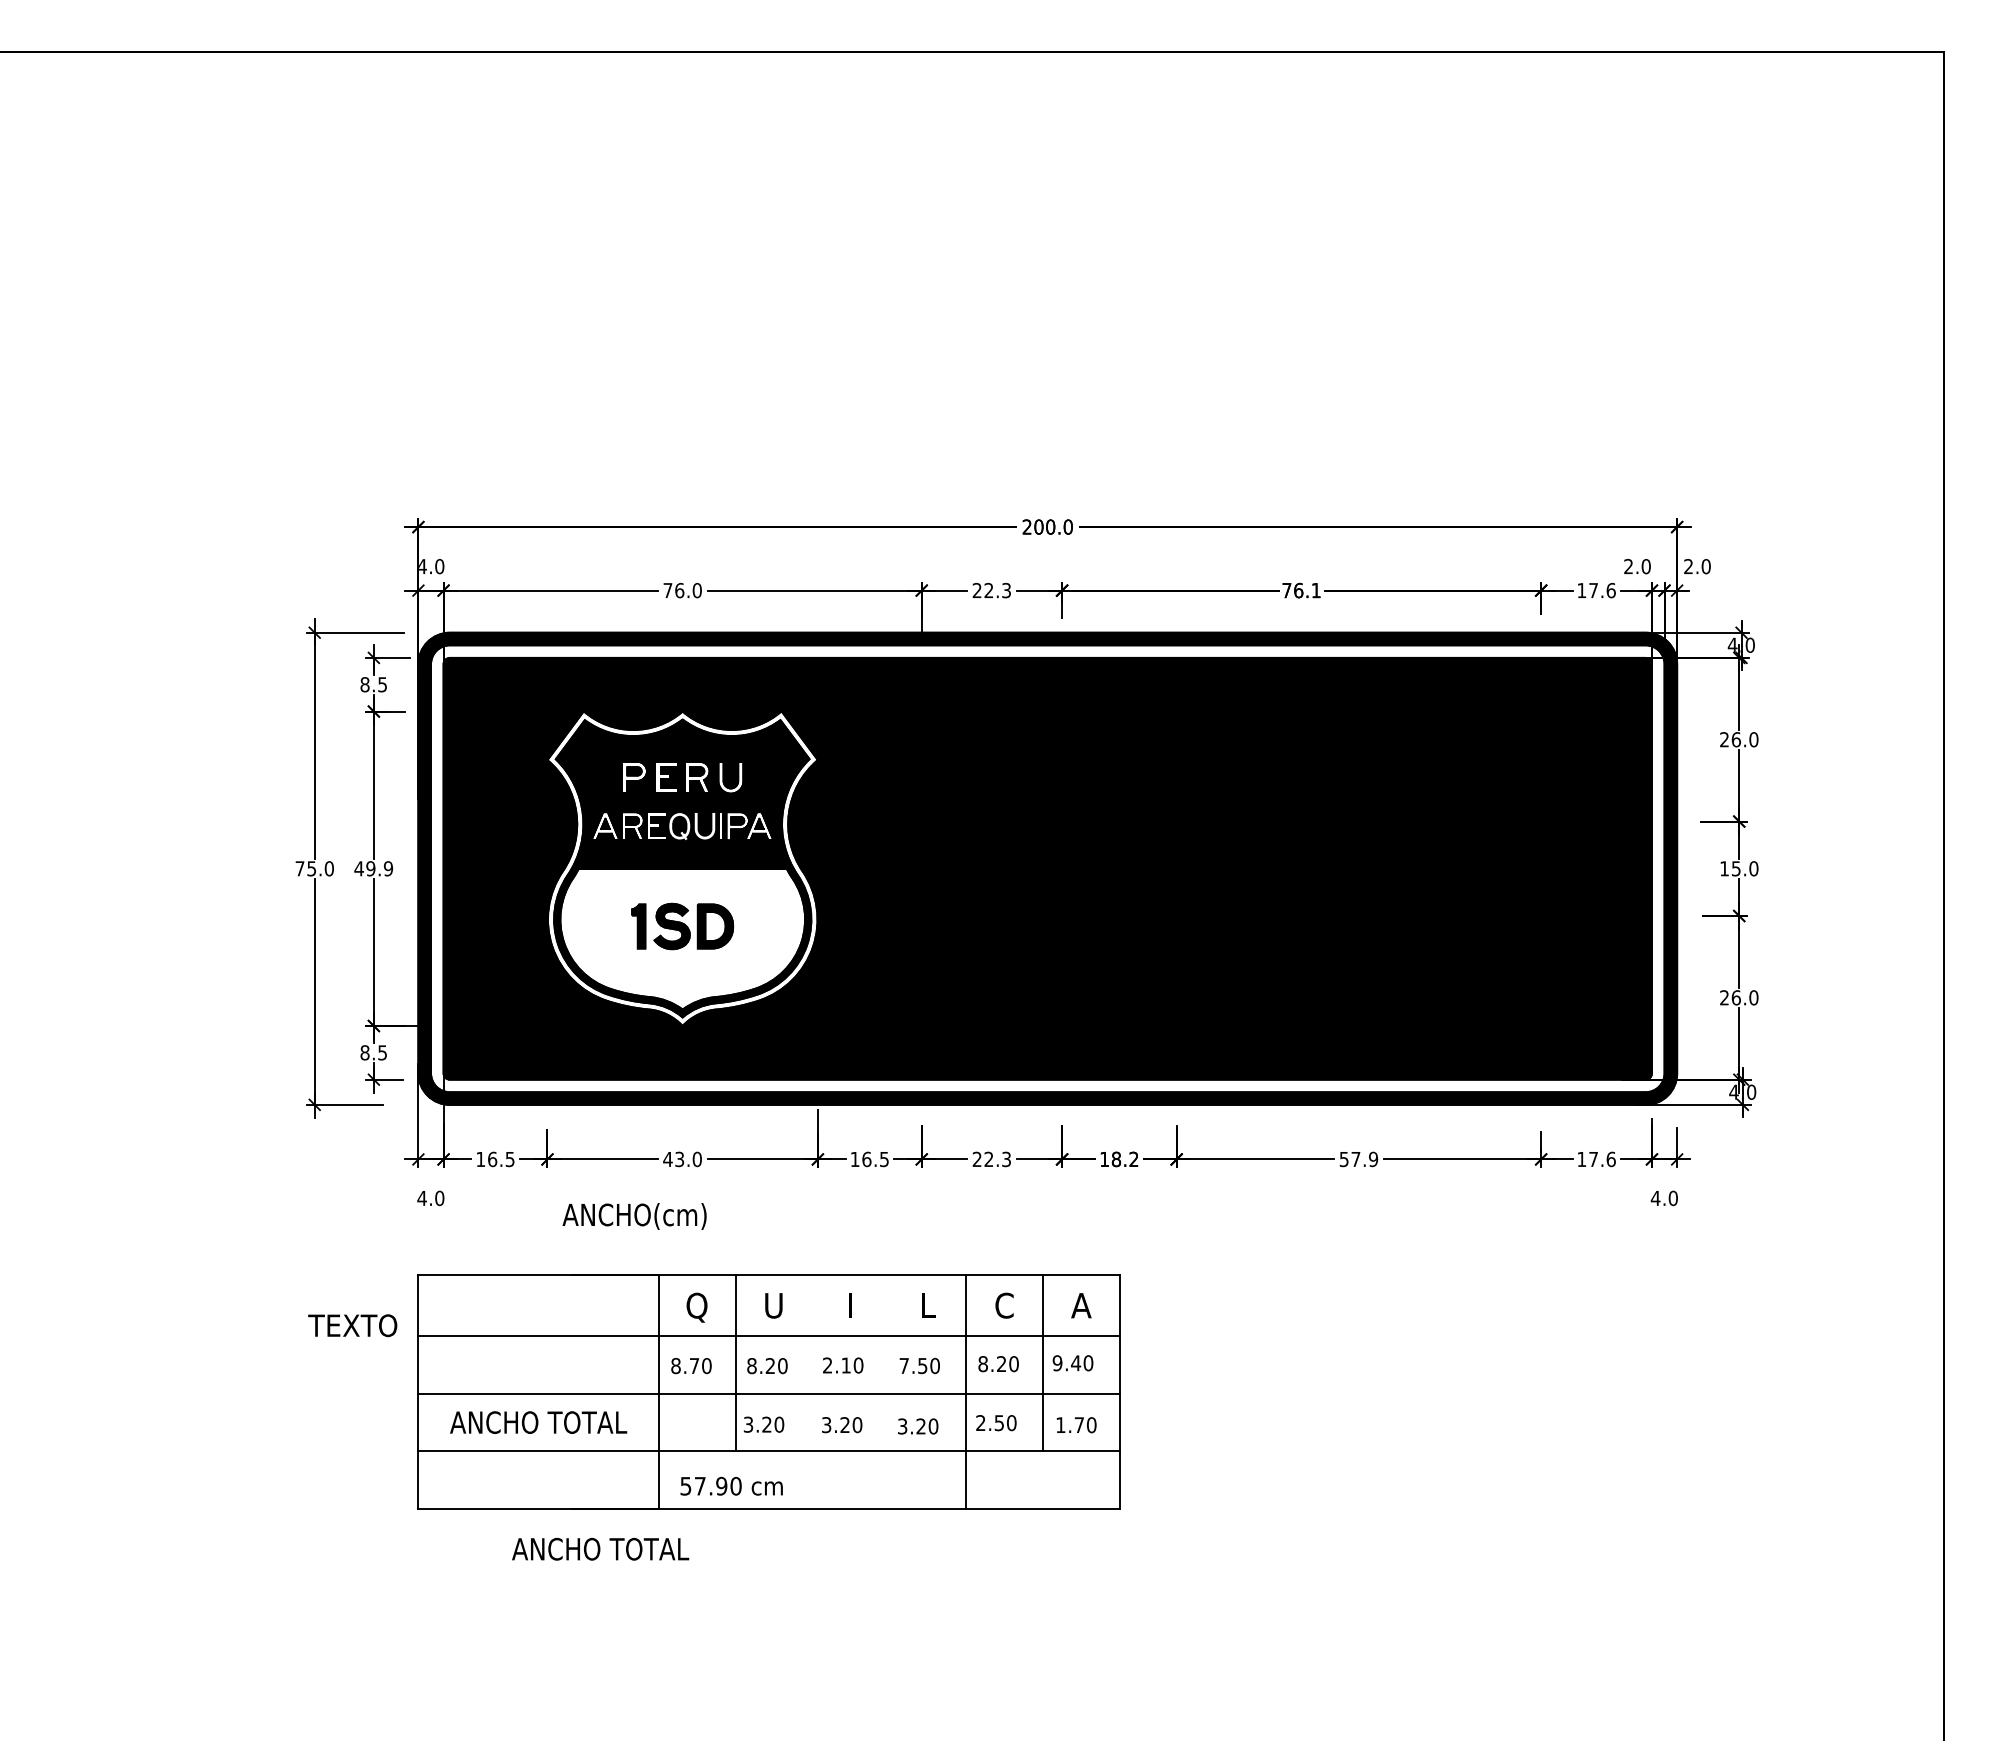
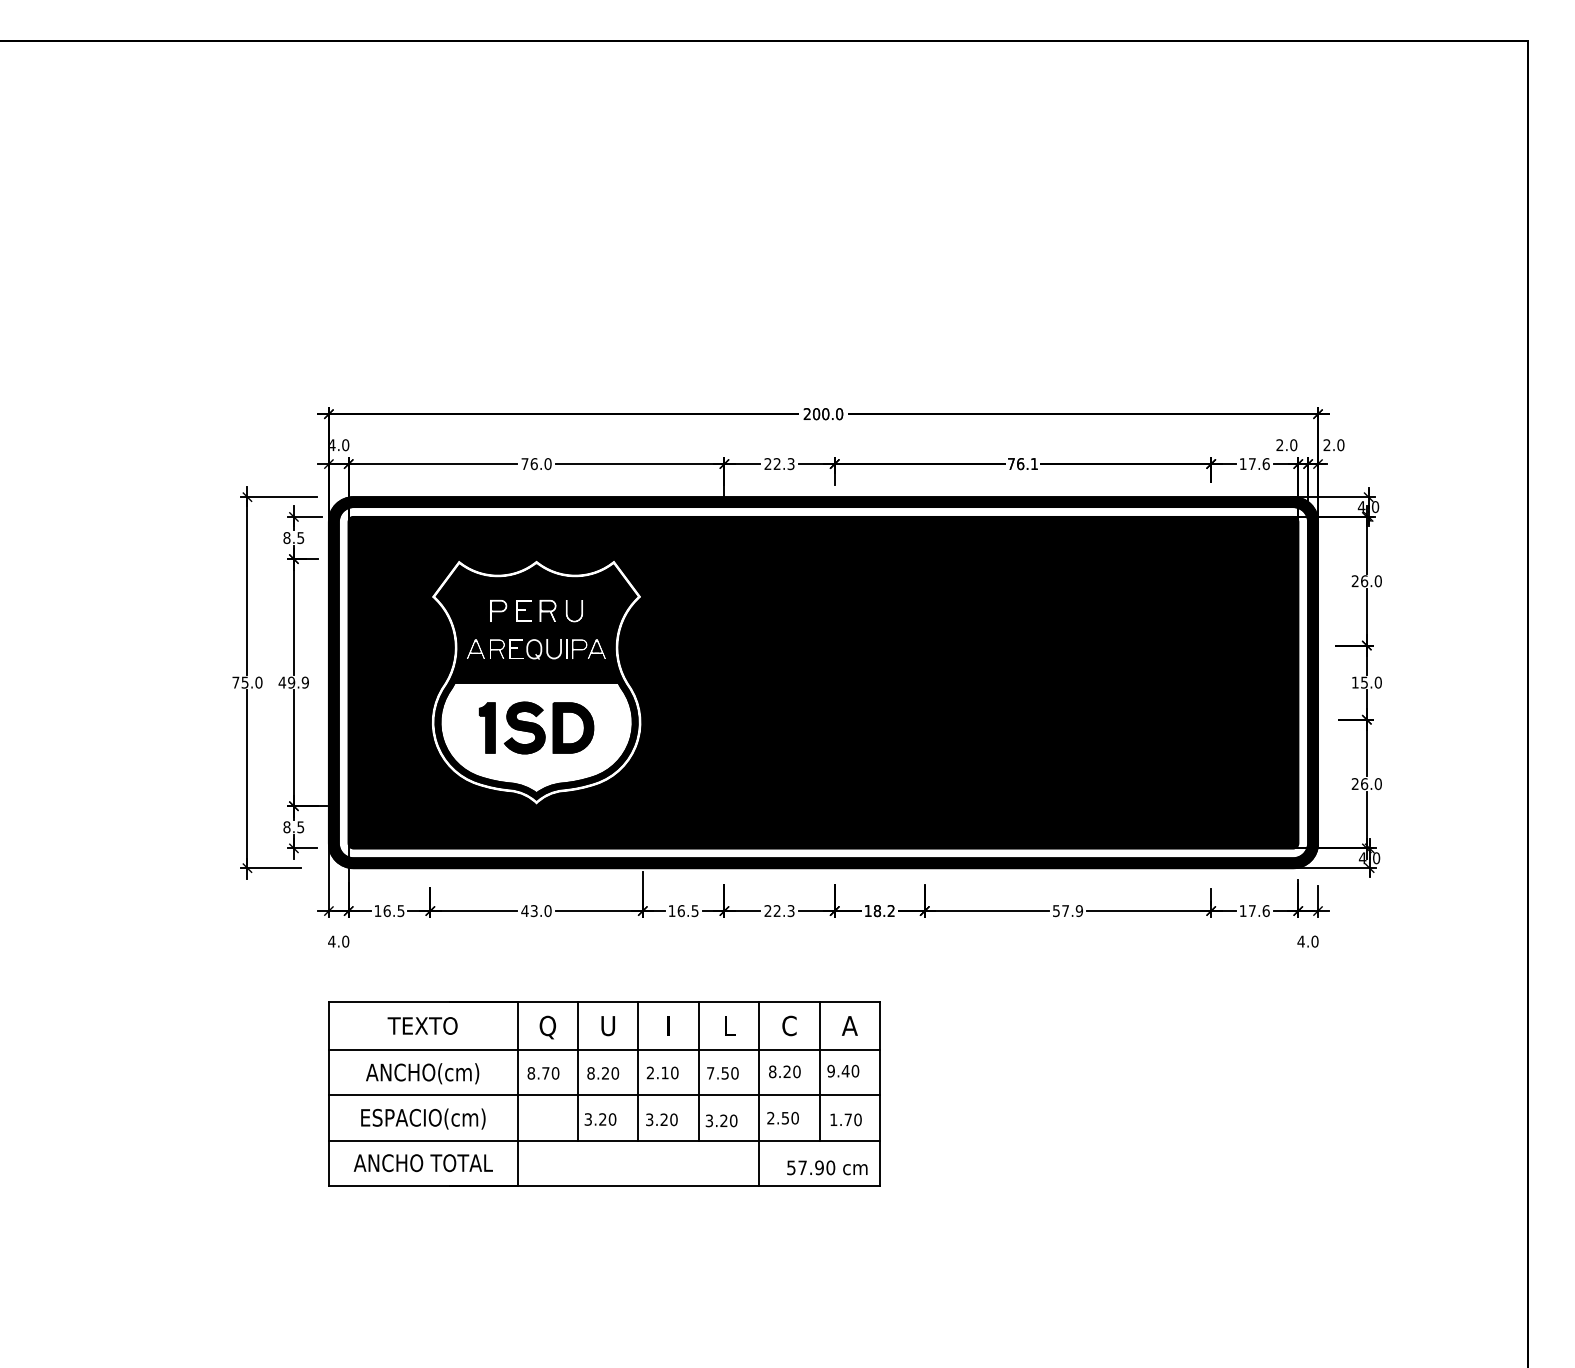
part: (682, 926) -> (536, 728), size x1.43
text: (634, 1216) -> (422, 1073), moved
text: (352, 1325) -> (422, 1025), moved
line: (812, 1363) -> (638, 1071), added
line: (889, 1363) -> (699, 1071), added
text: (538, 1423) -> (423, 1118), ANCHO TOTAL -> ESPACIO(cm)
text: (731, 1485) -> (827, 1167), moved
text: (600, 1548) -> (423, 1162), moved

